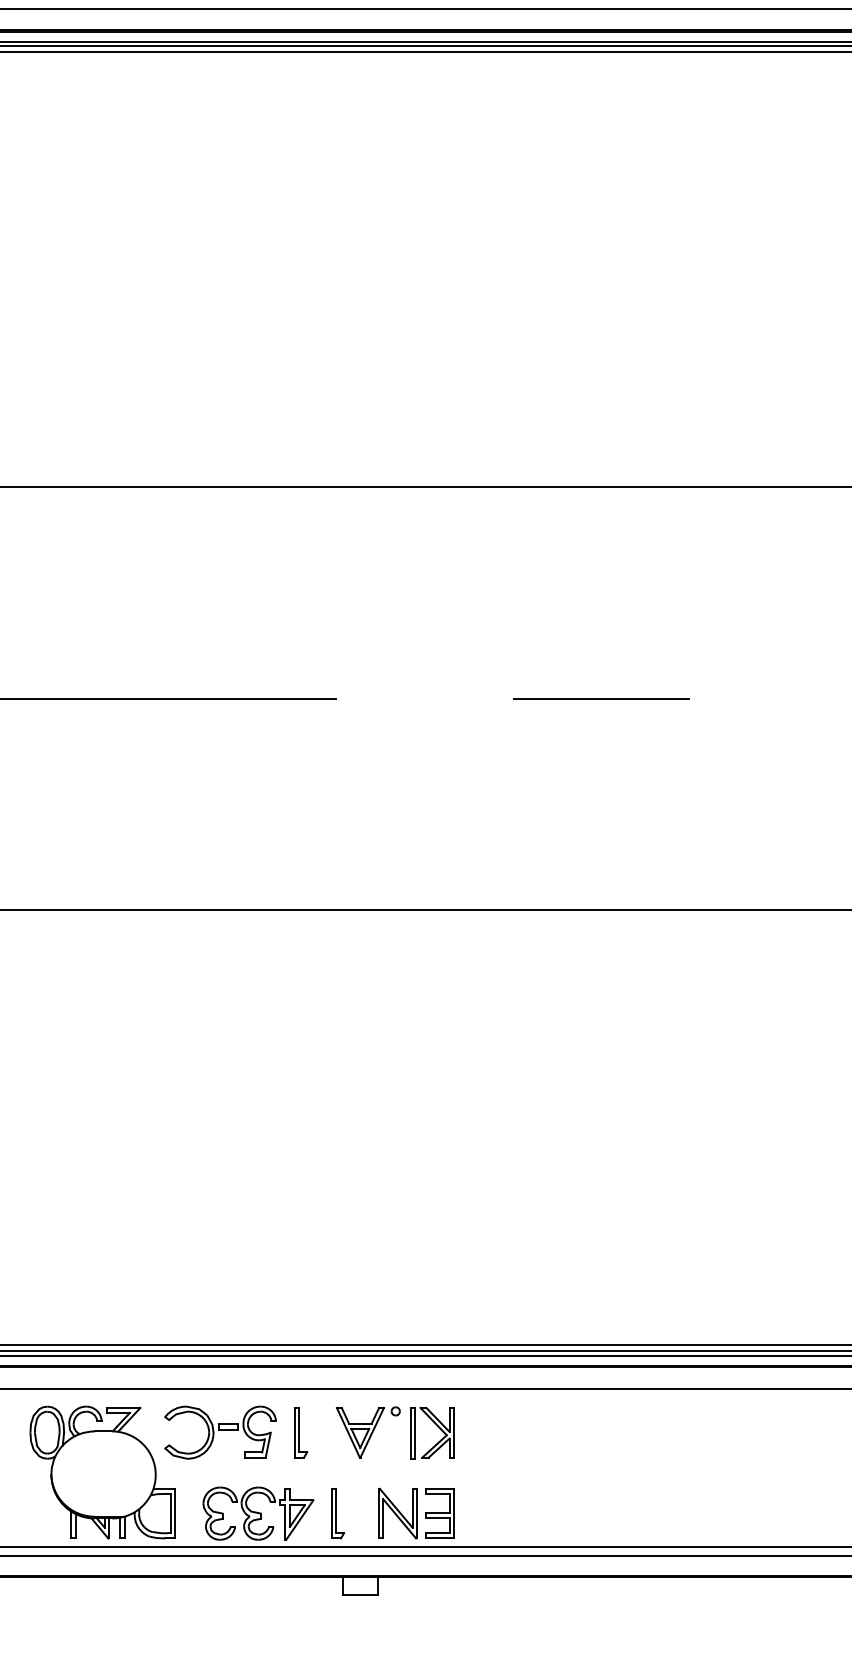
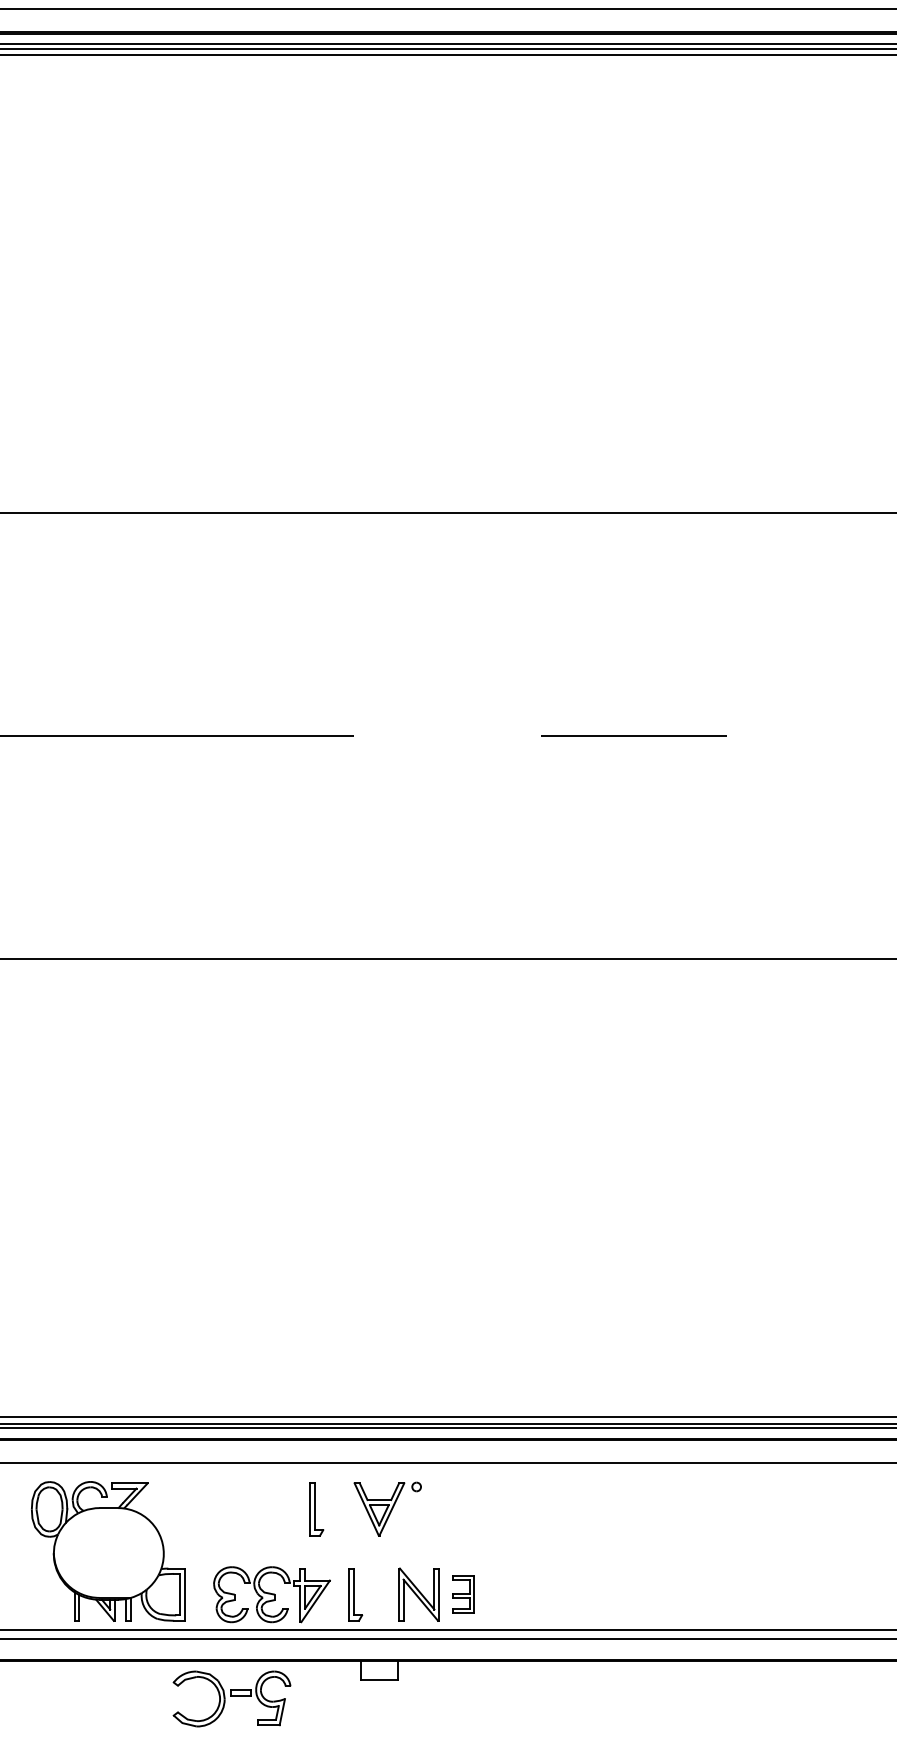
part: (438, 1428) -> (461, 1504), removed
part: (220, 1432) -> (232, 1698), moved
part: (439, 1513) -> (462, 1594), size x0.7

